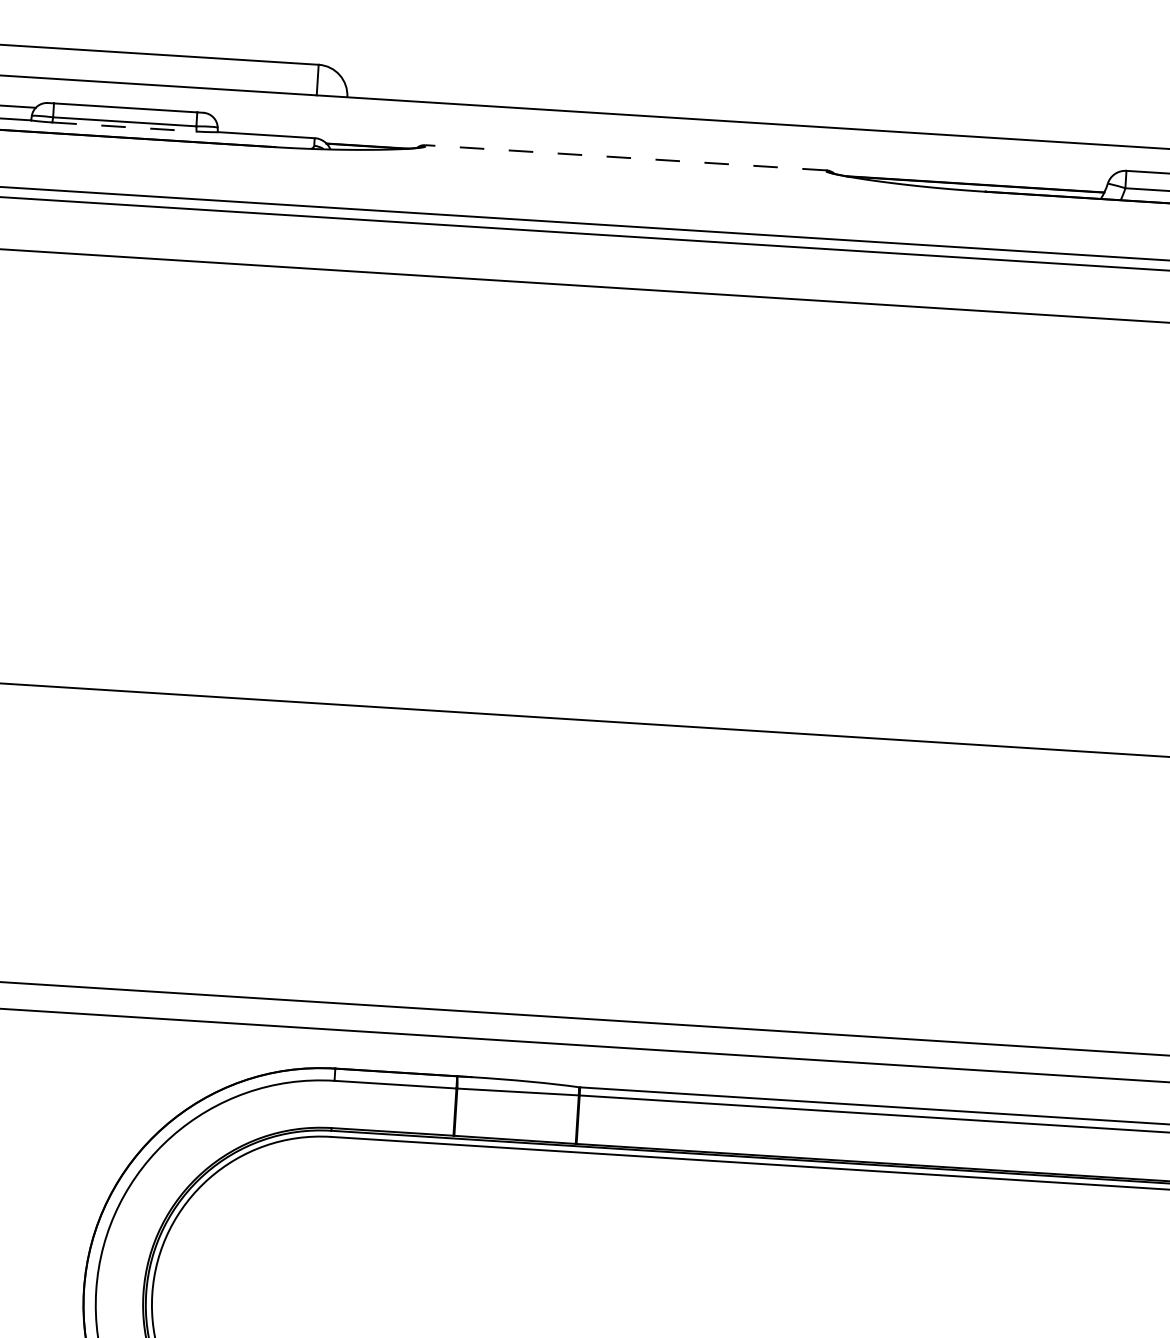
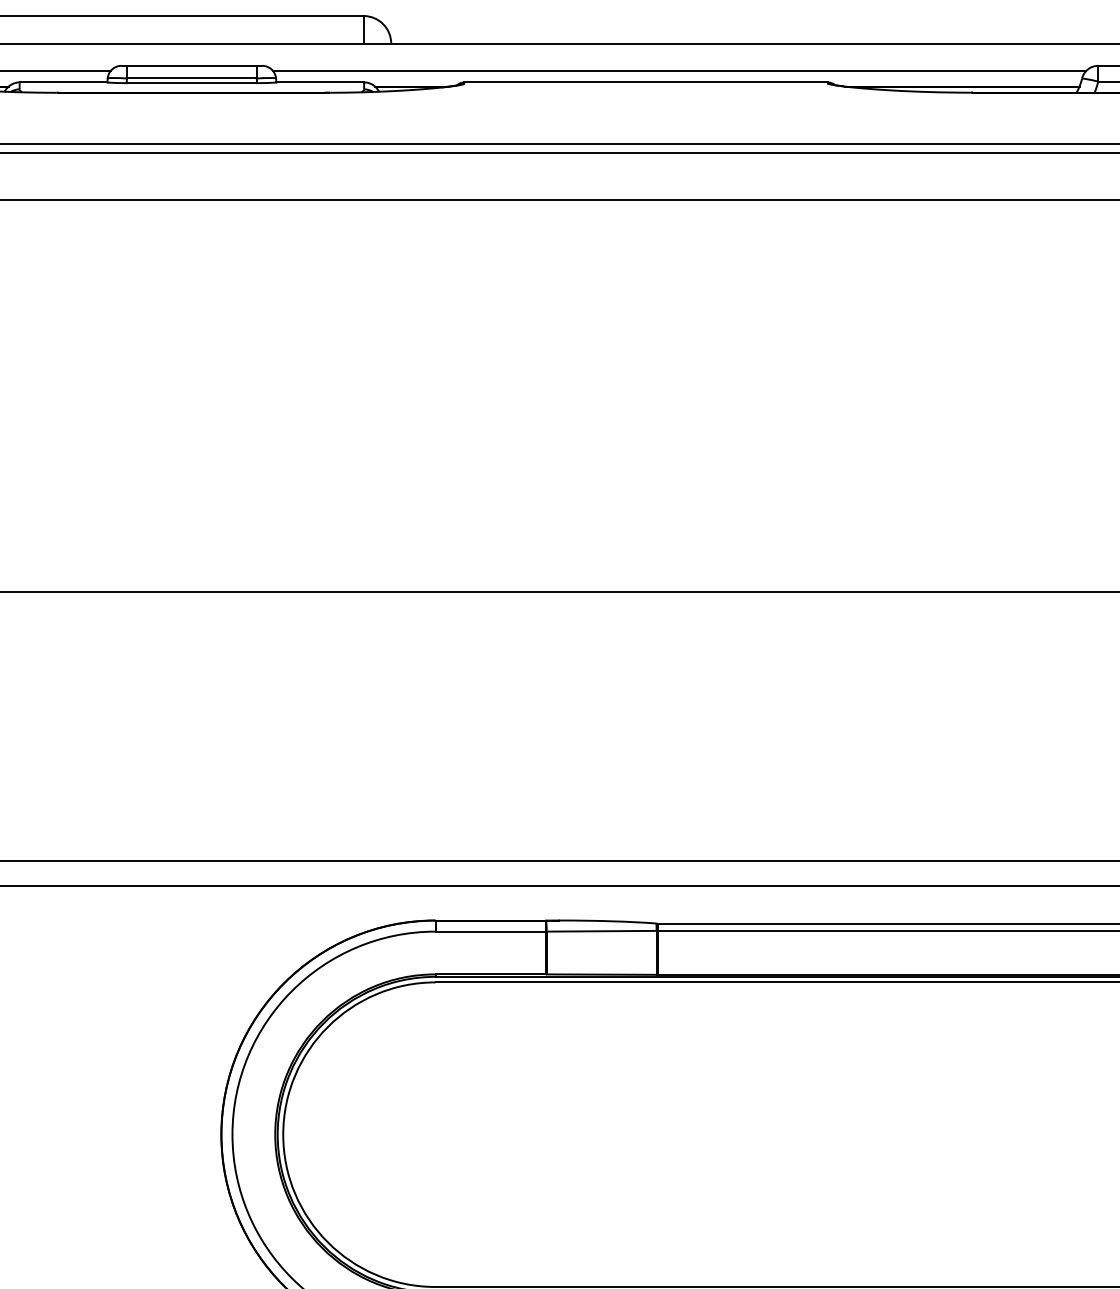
line: (125, 127) -> (192, 83), dashed -> solid
line: (663, 146) -> (679, 70), added
line: (626, 157) -> (646, 82), dashed -> solid

